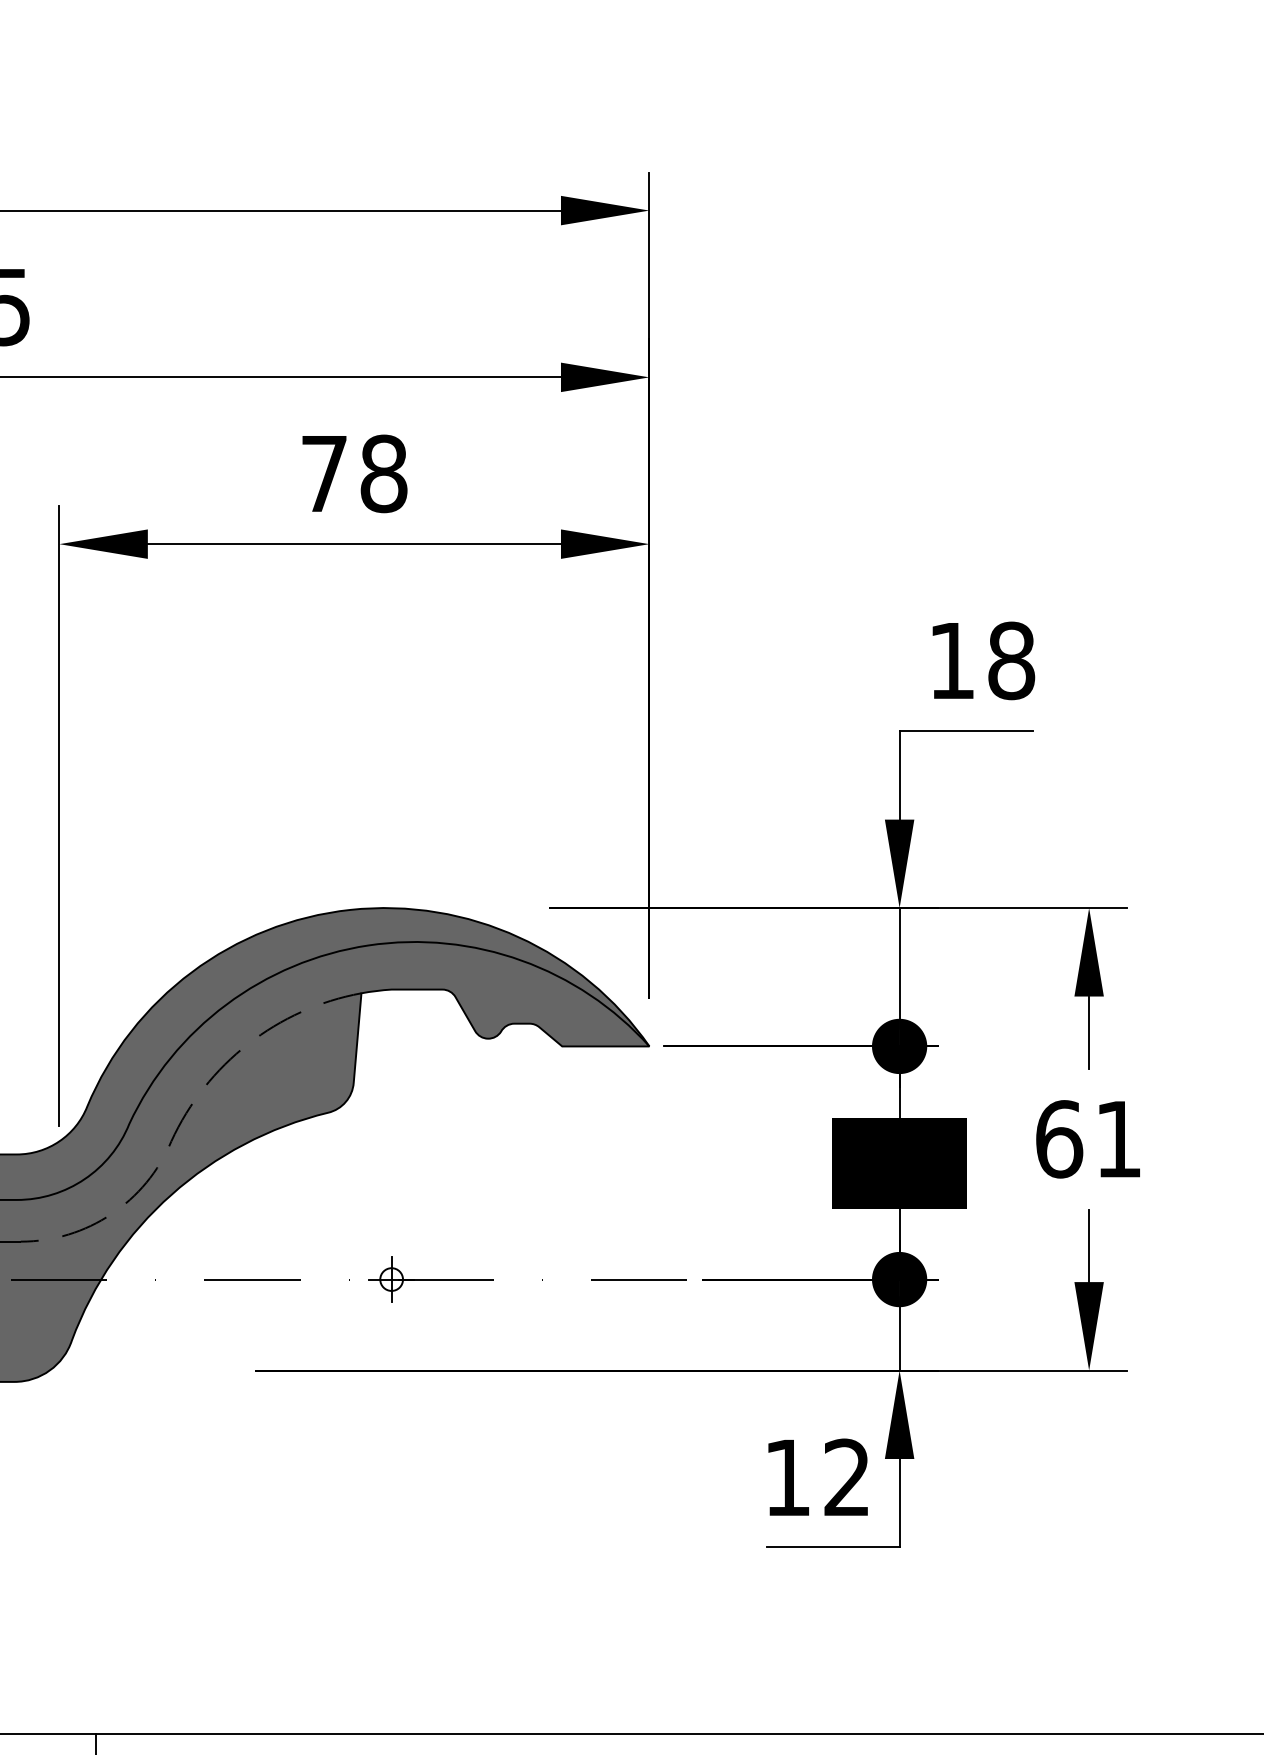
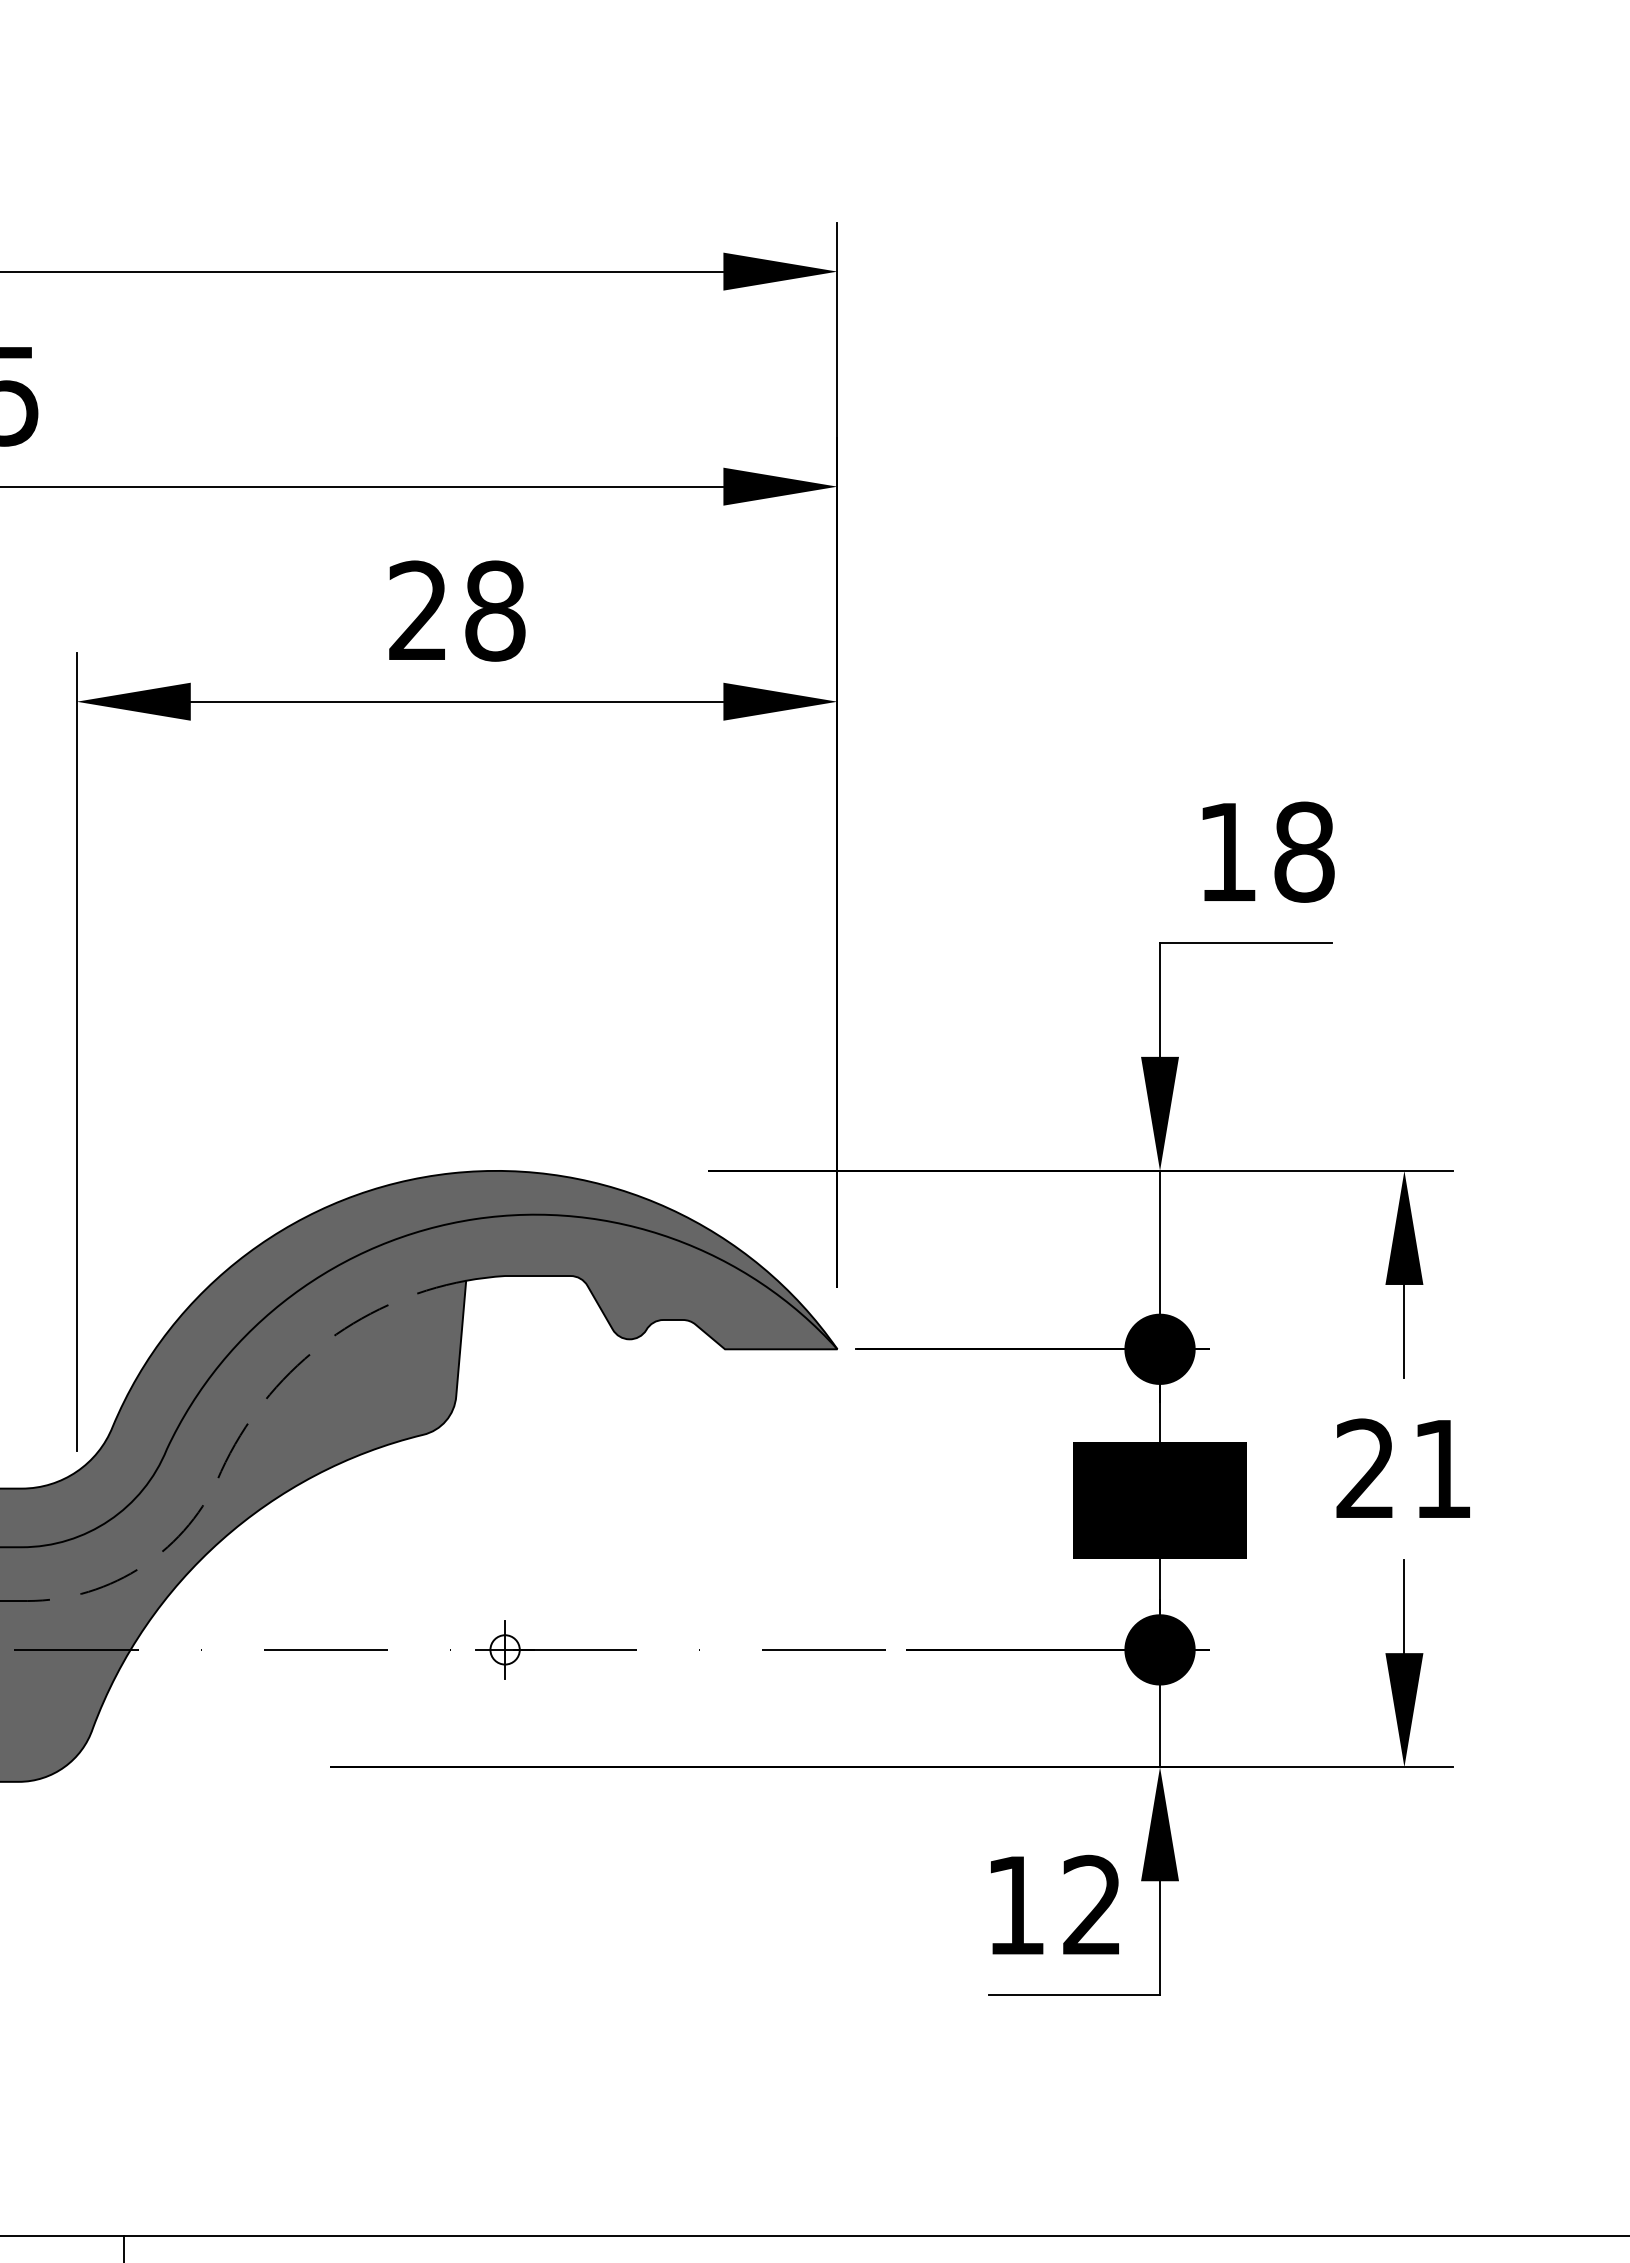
text: (323, 472) -> (417, 609), 78 -> 28
text: (1059, 1138) -> (1366, 1468), 61 -> 21

